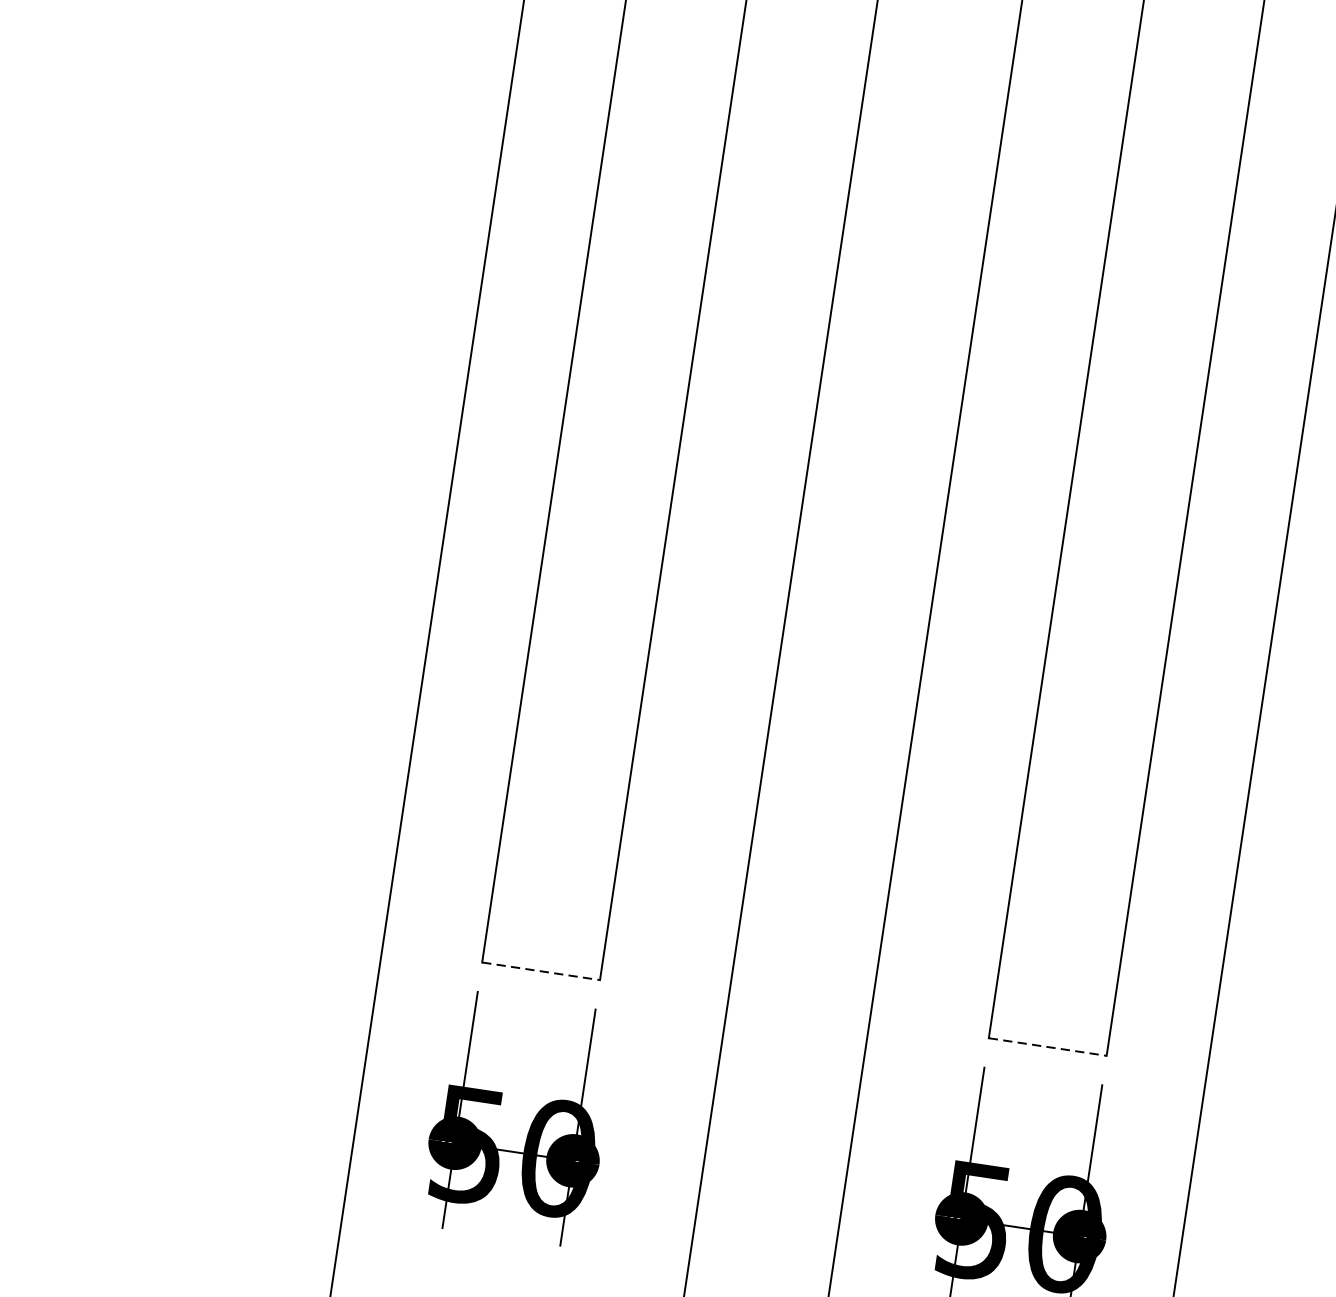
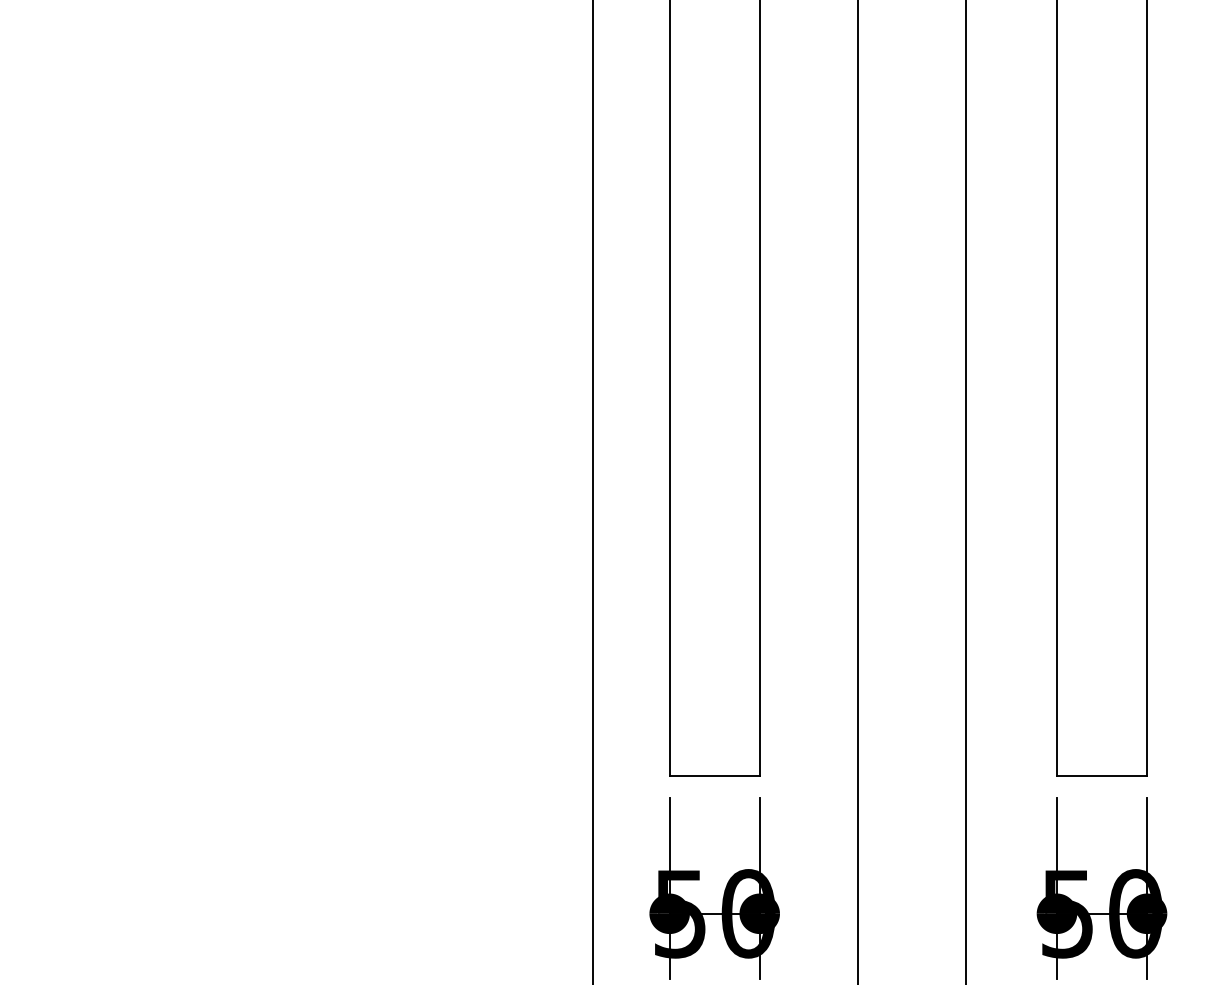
line: (542, 971) -> (715, 775), dashed -> solid
line: (1048, 1046) -> (1102, 775), dashed -> solid

